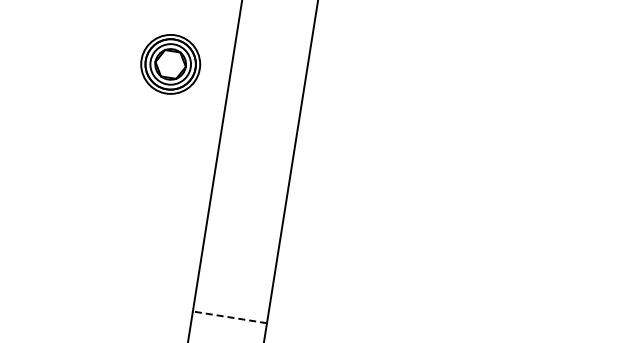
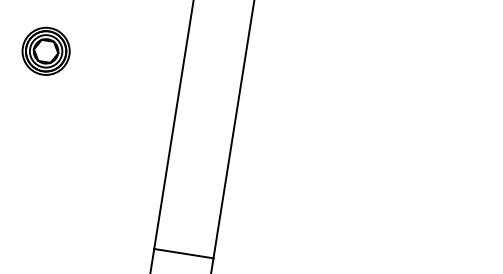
part: (170, 64) -> (45, 51), moved
line: (229, 317) -> (183, 253), dashed -> solid

